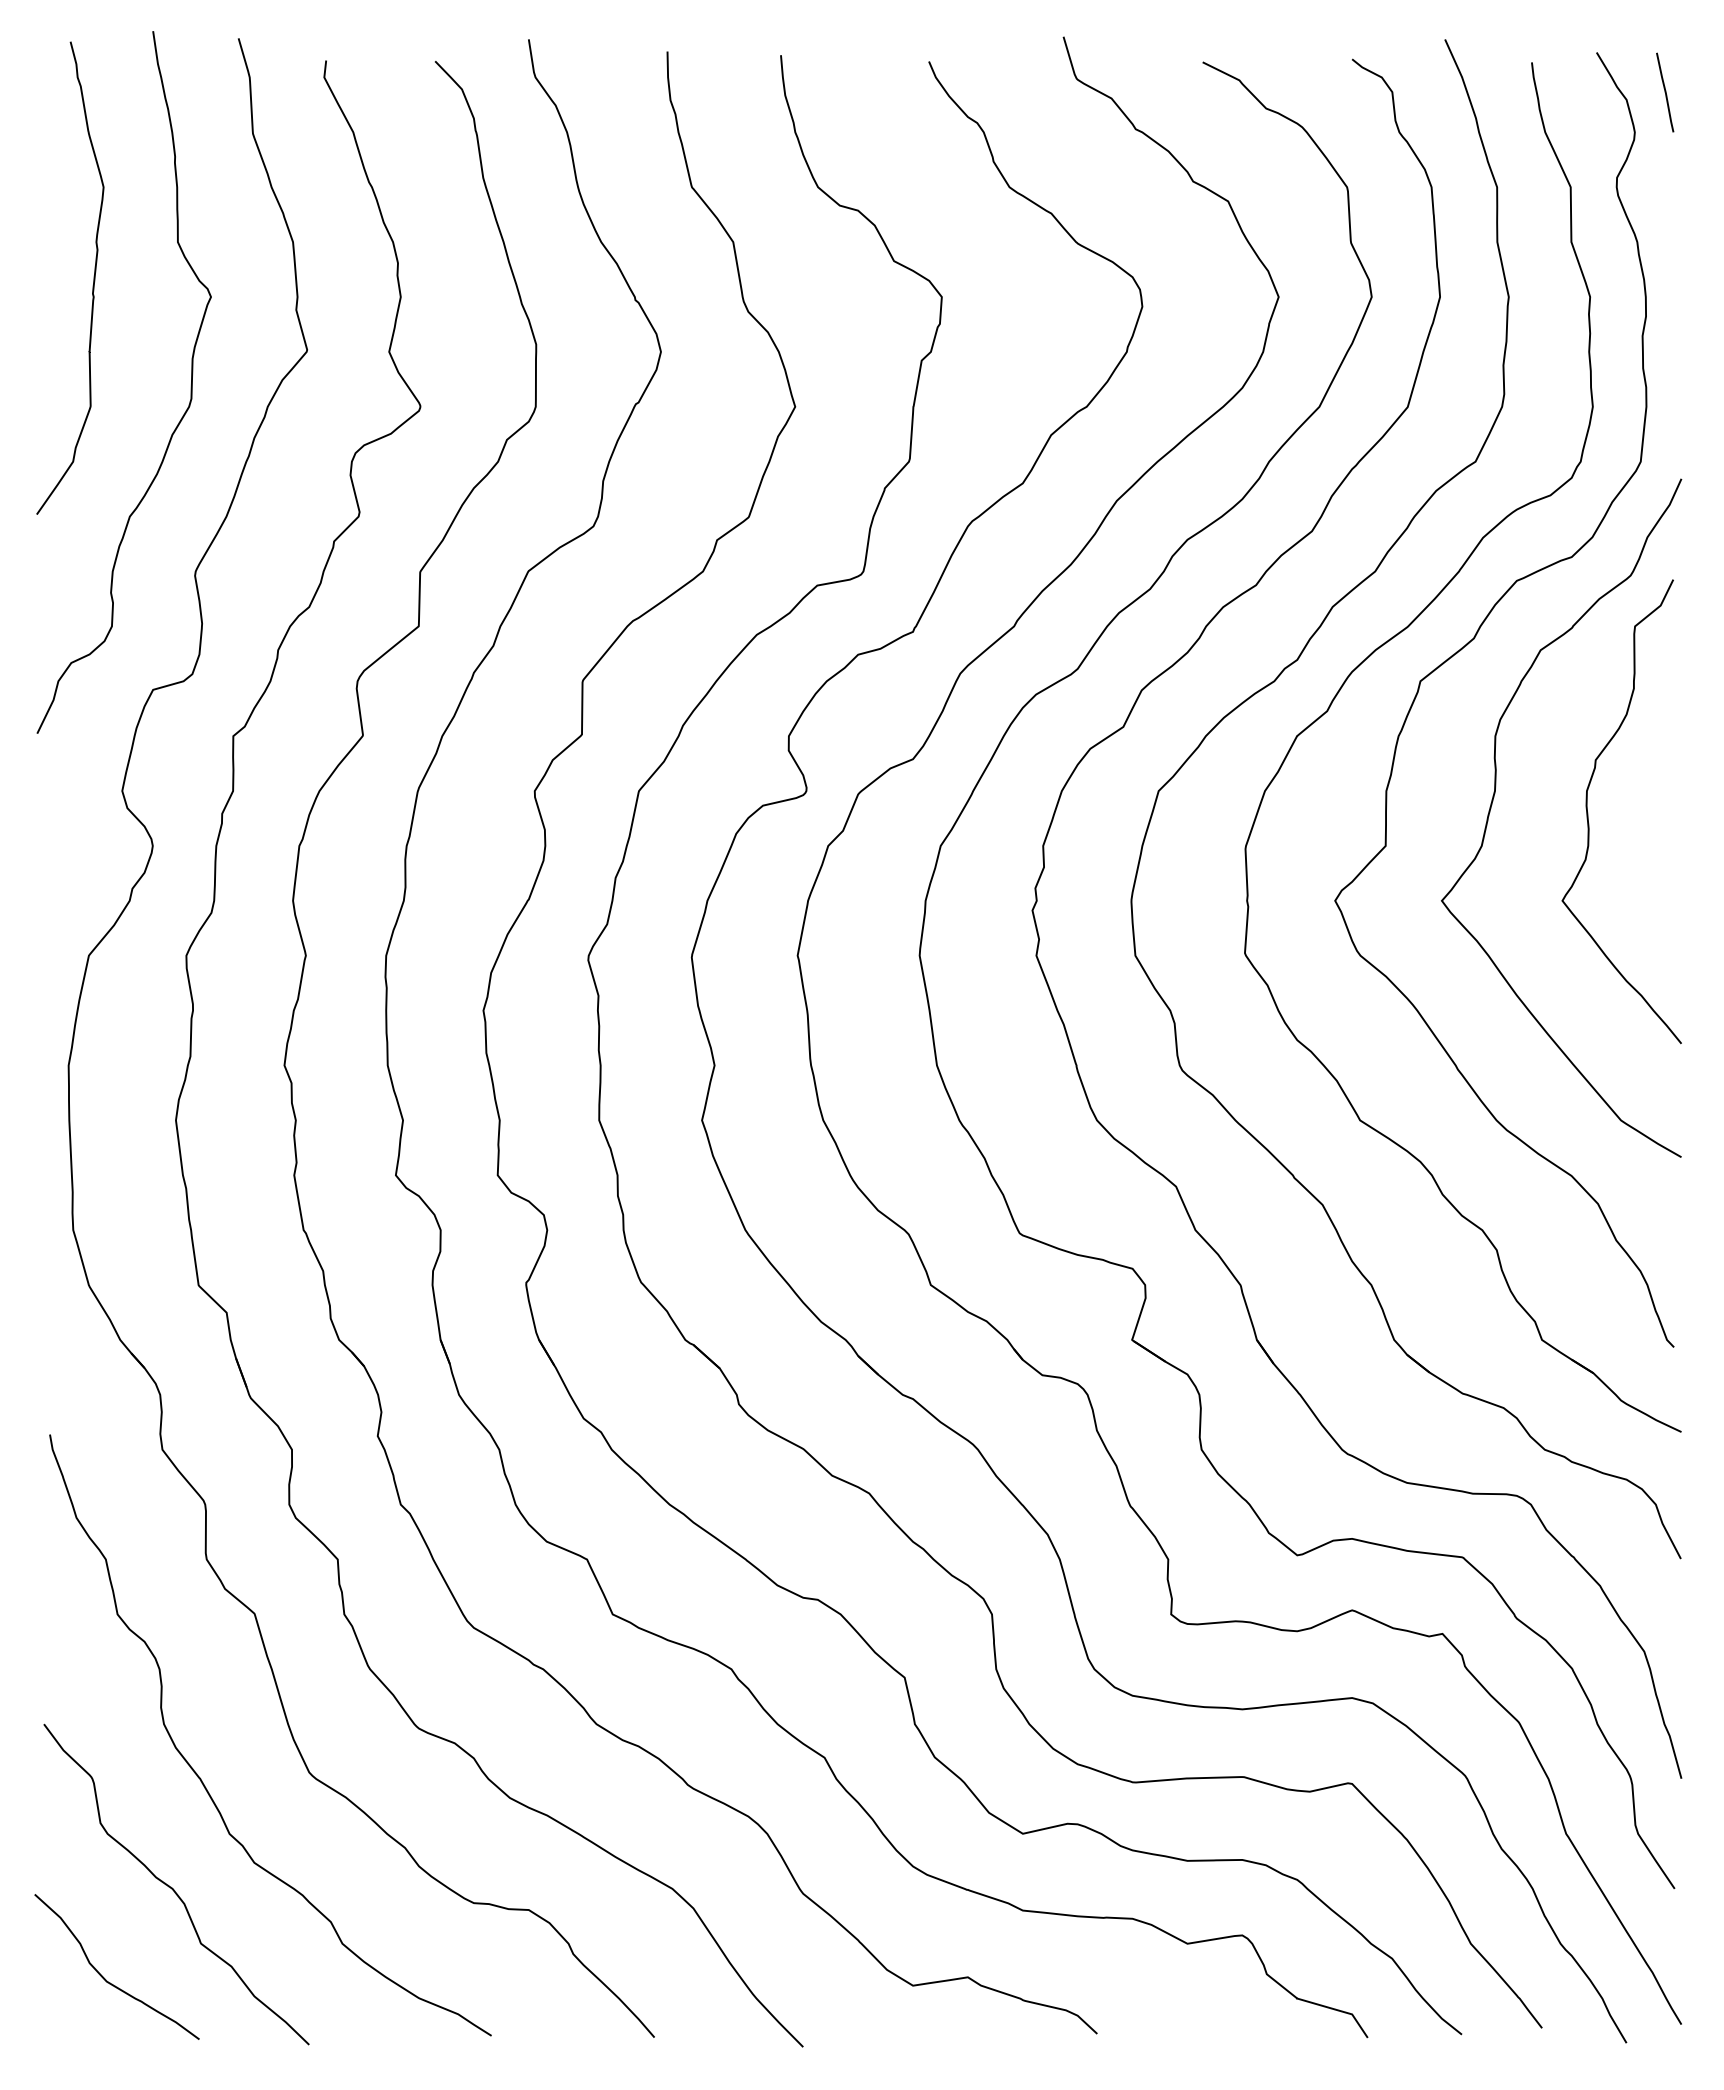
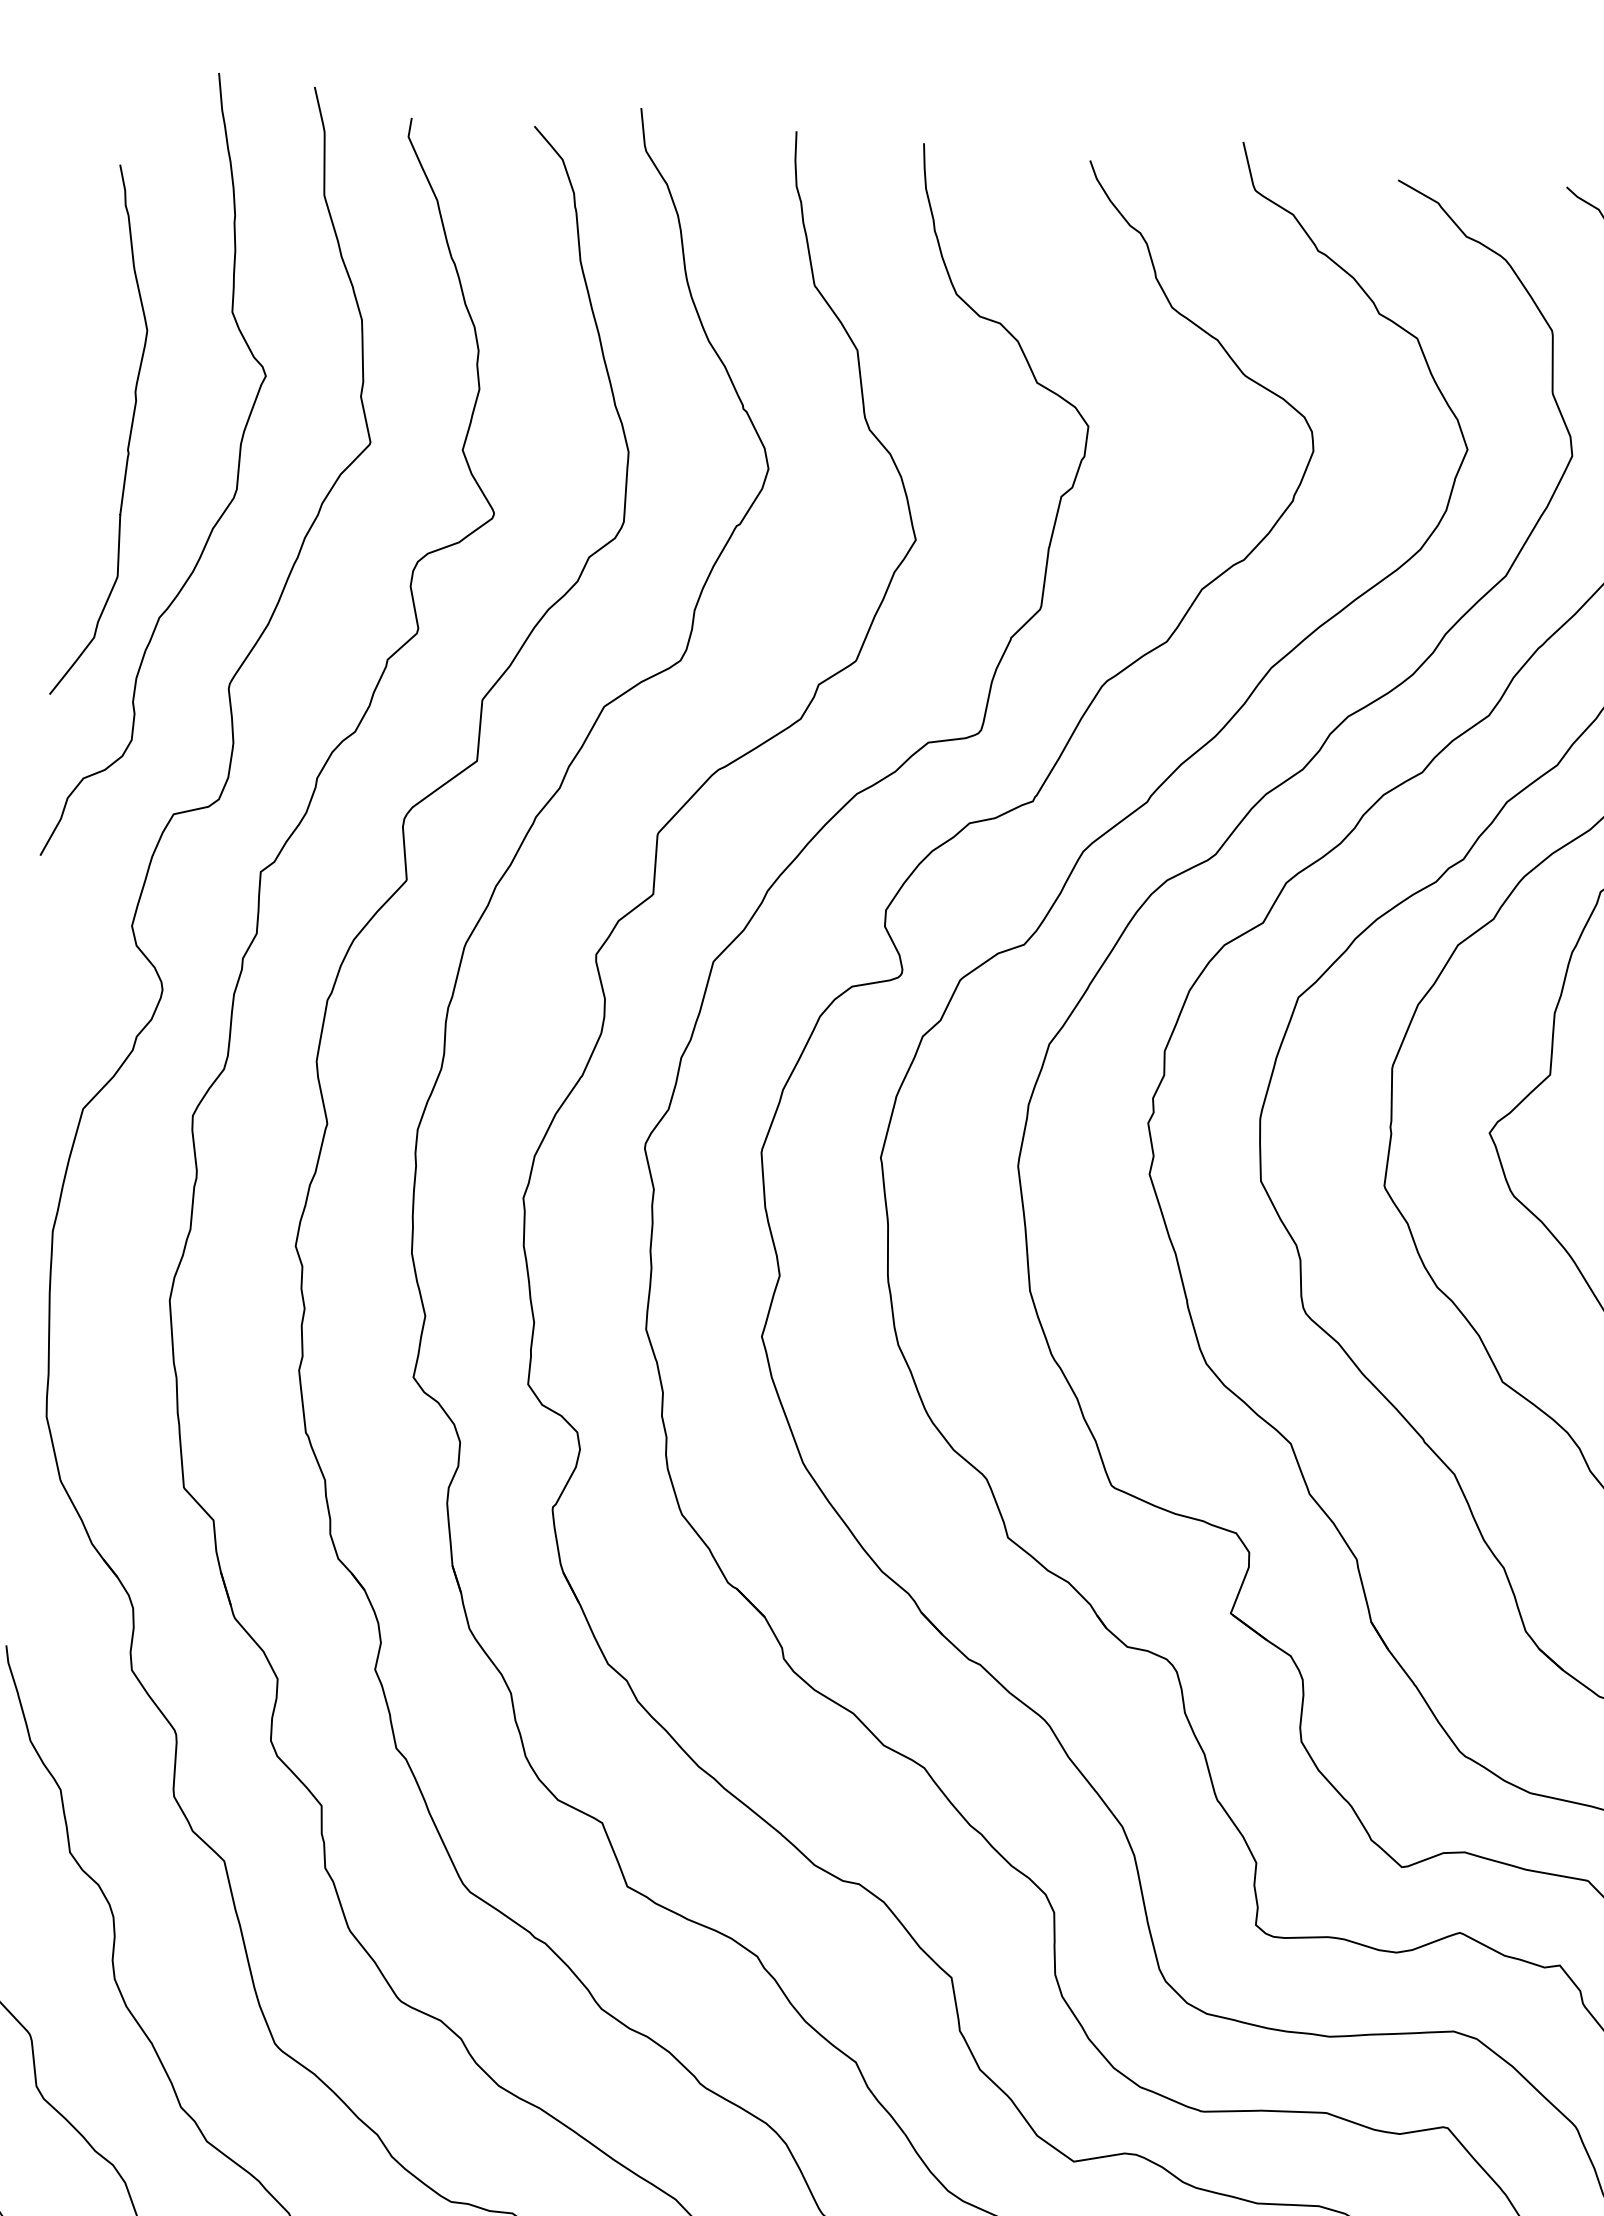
curve: (93, 277) -> (129, 431), moved

